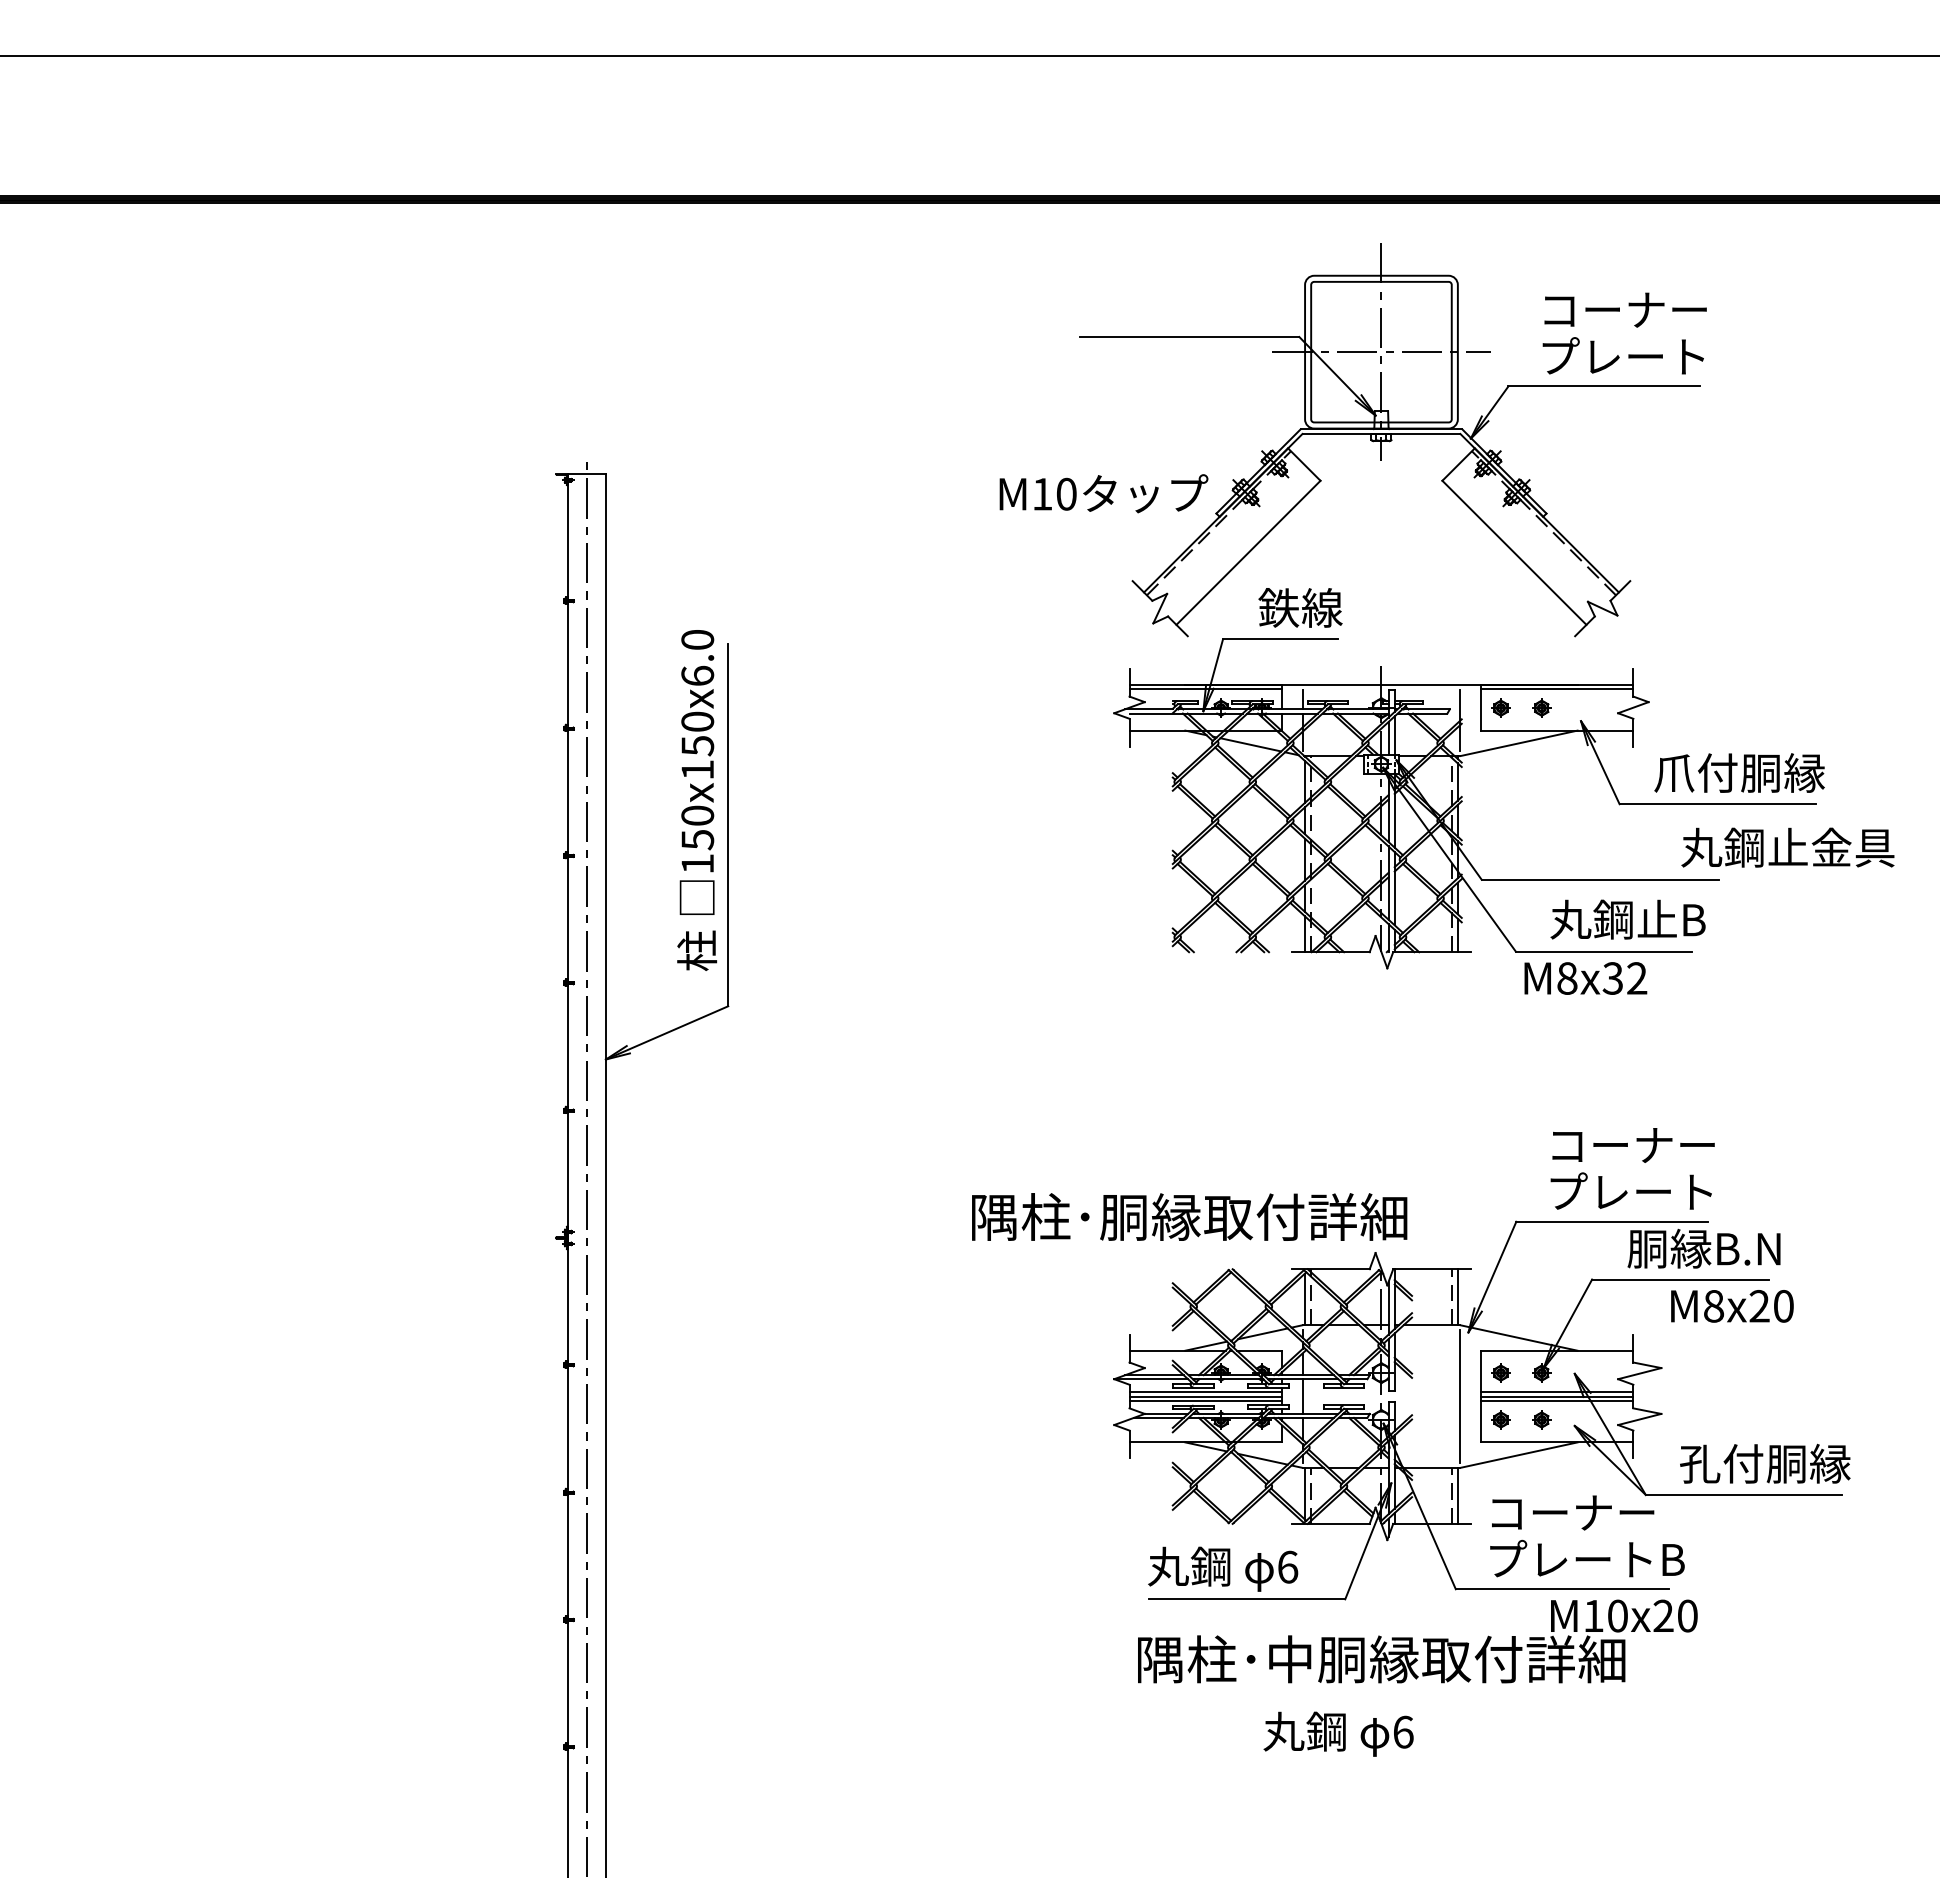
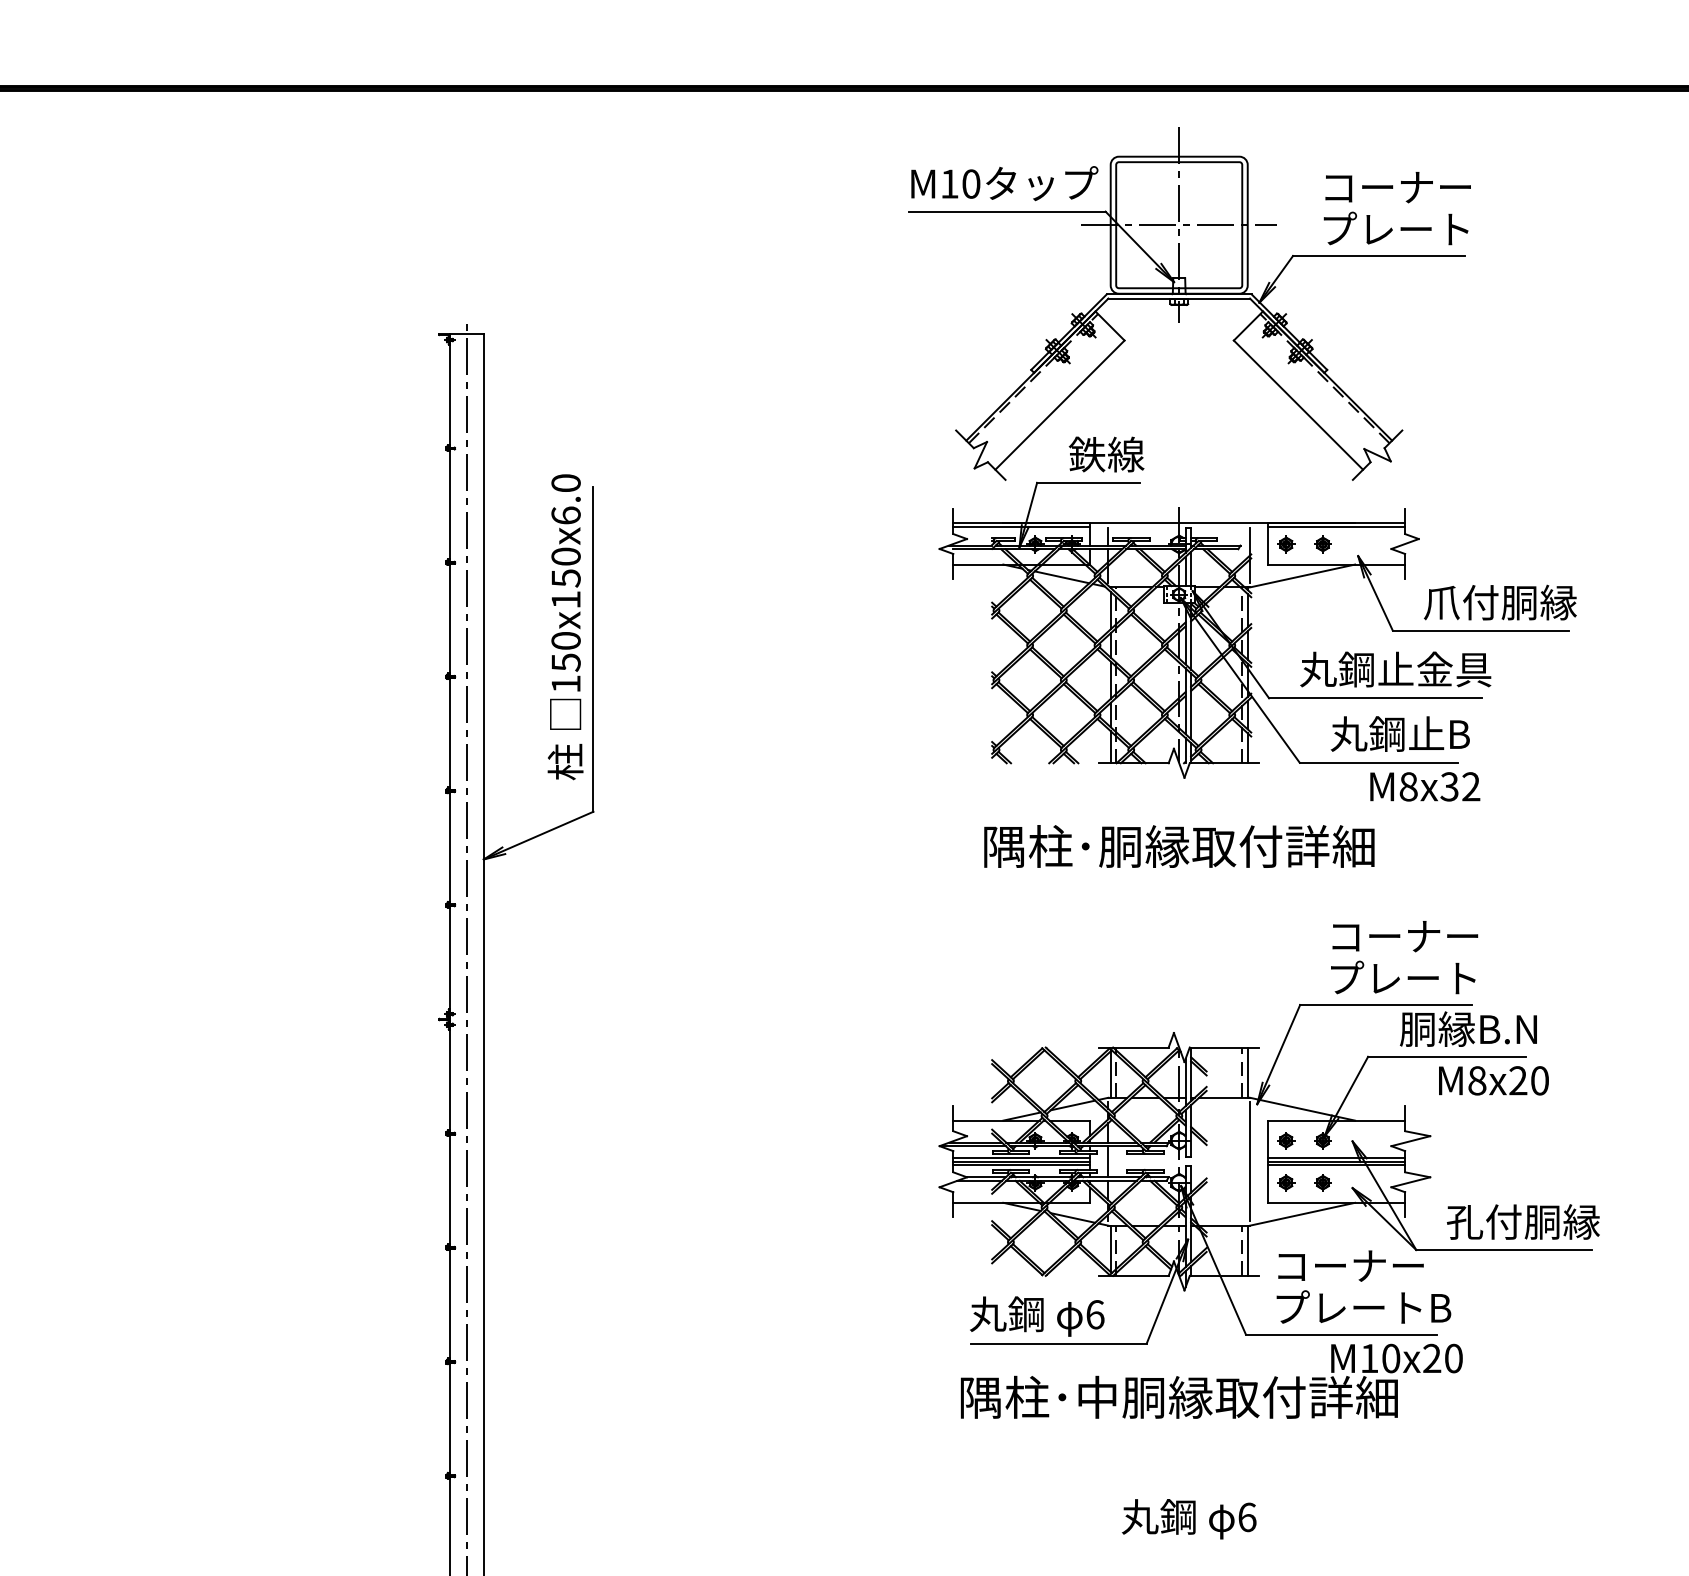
text: (1103, 493) -> (1004, 183), moved
text: (1787, 847) -> (1395, 669), moved
text: (1585, 978) -> (1424, 786), moved
text: (1189, 1216) -> (1179, 846), moved
text: (1338, 1733) -> (1189, 1518), moved

